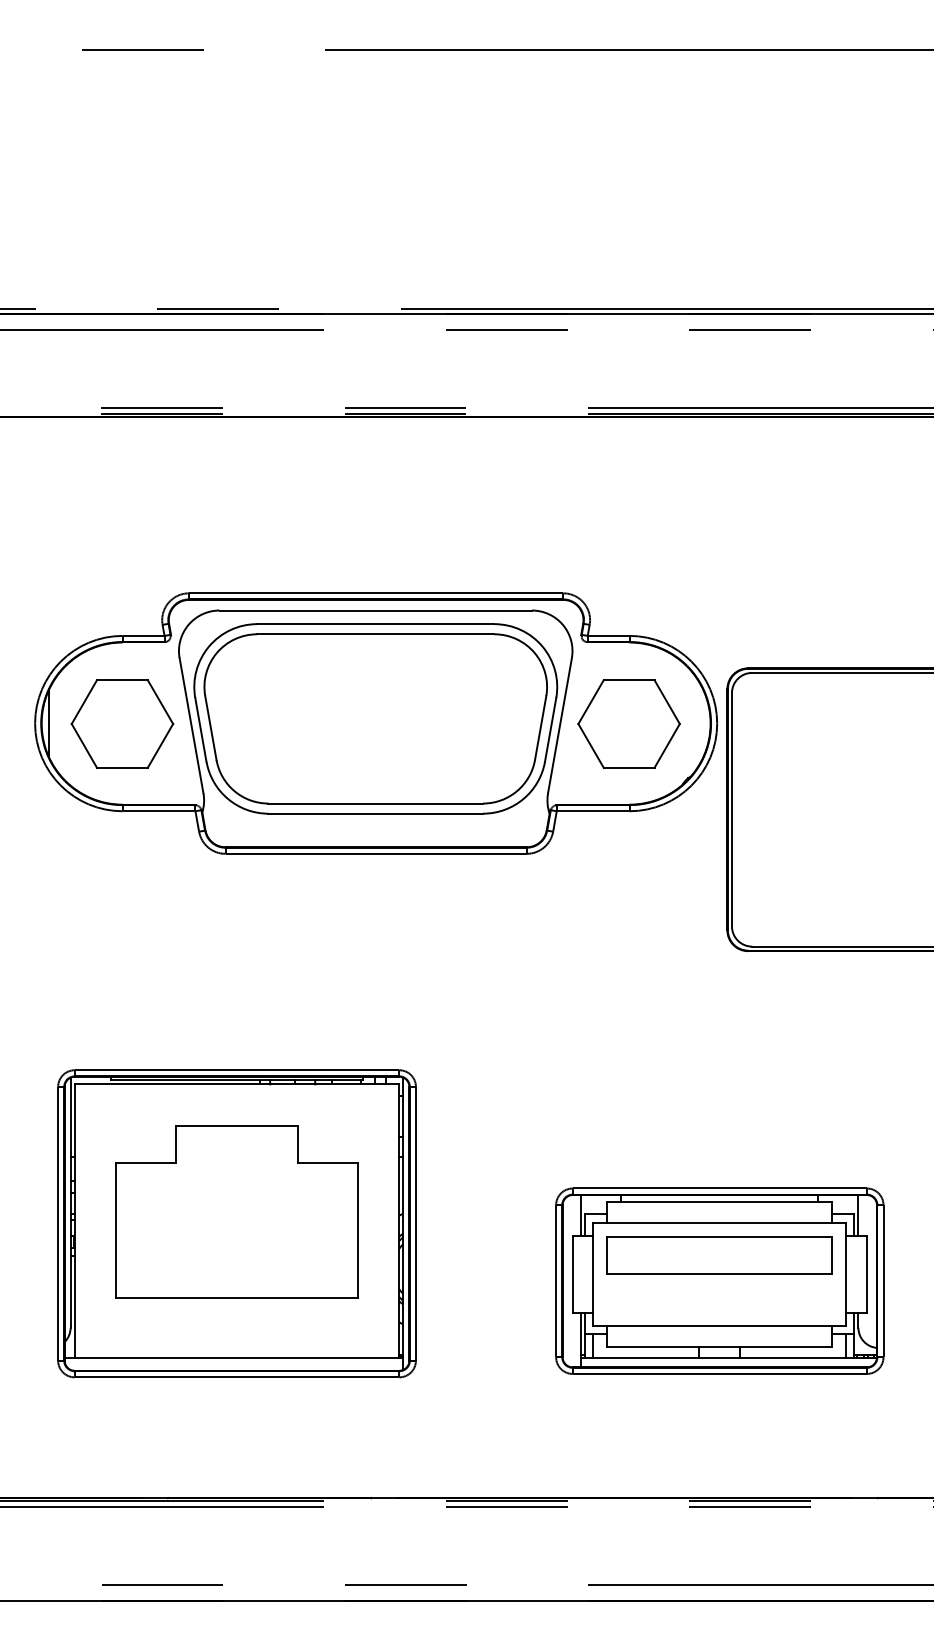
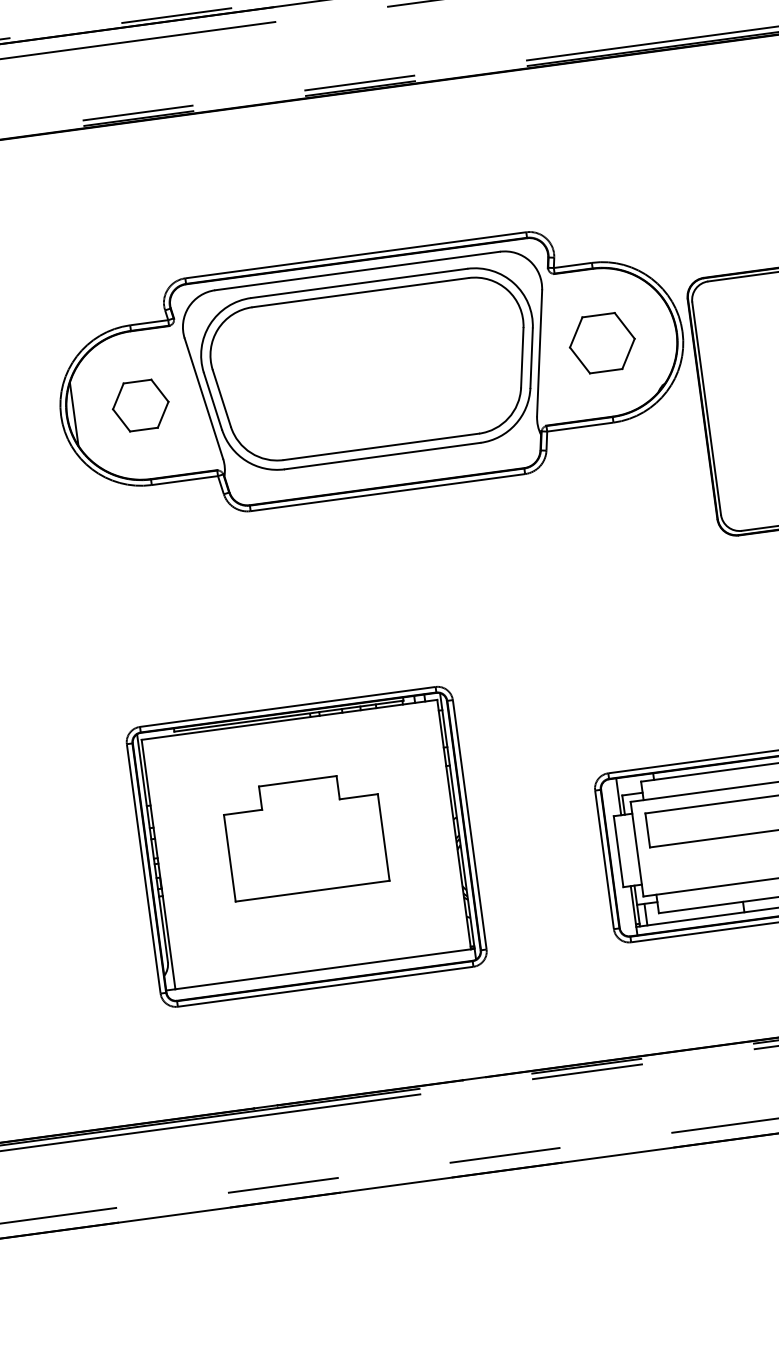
part: (122, 723) -> (140, 405), size x0.6
part: (628, 723) -> (601, 342), size x0.7
part: (236, 1211) -> (304, 835), size x0.7

